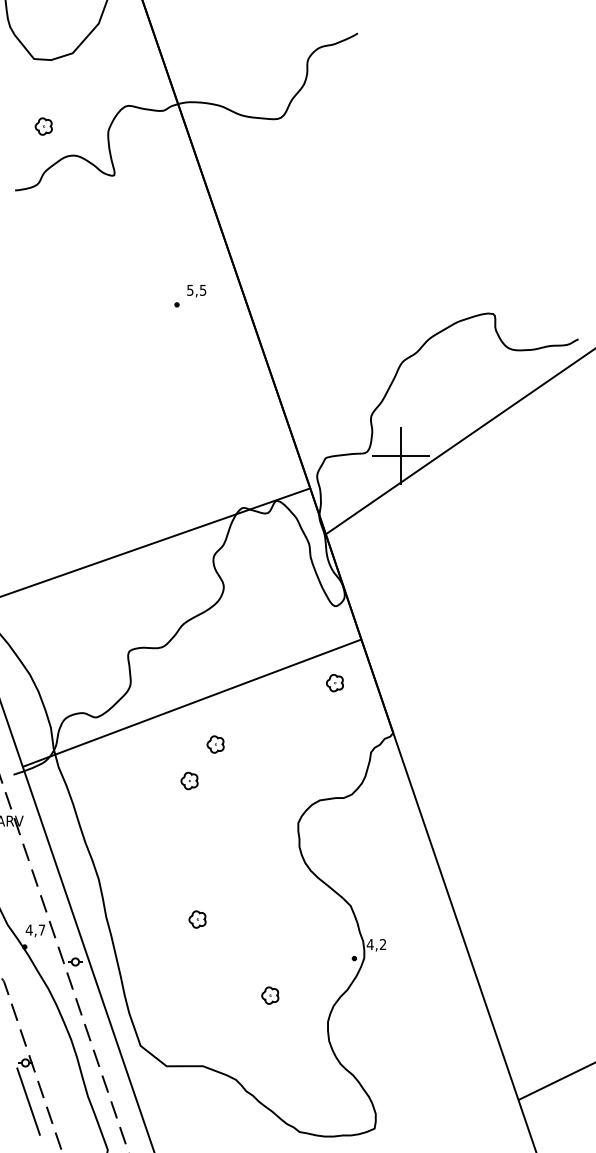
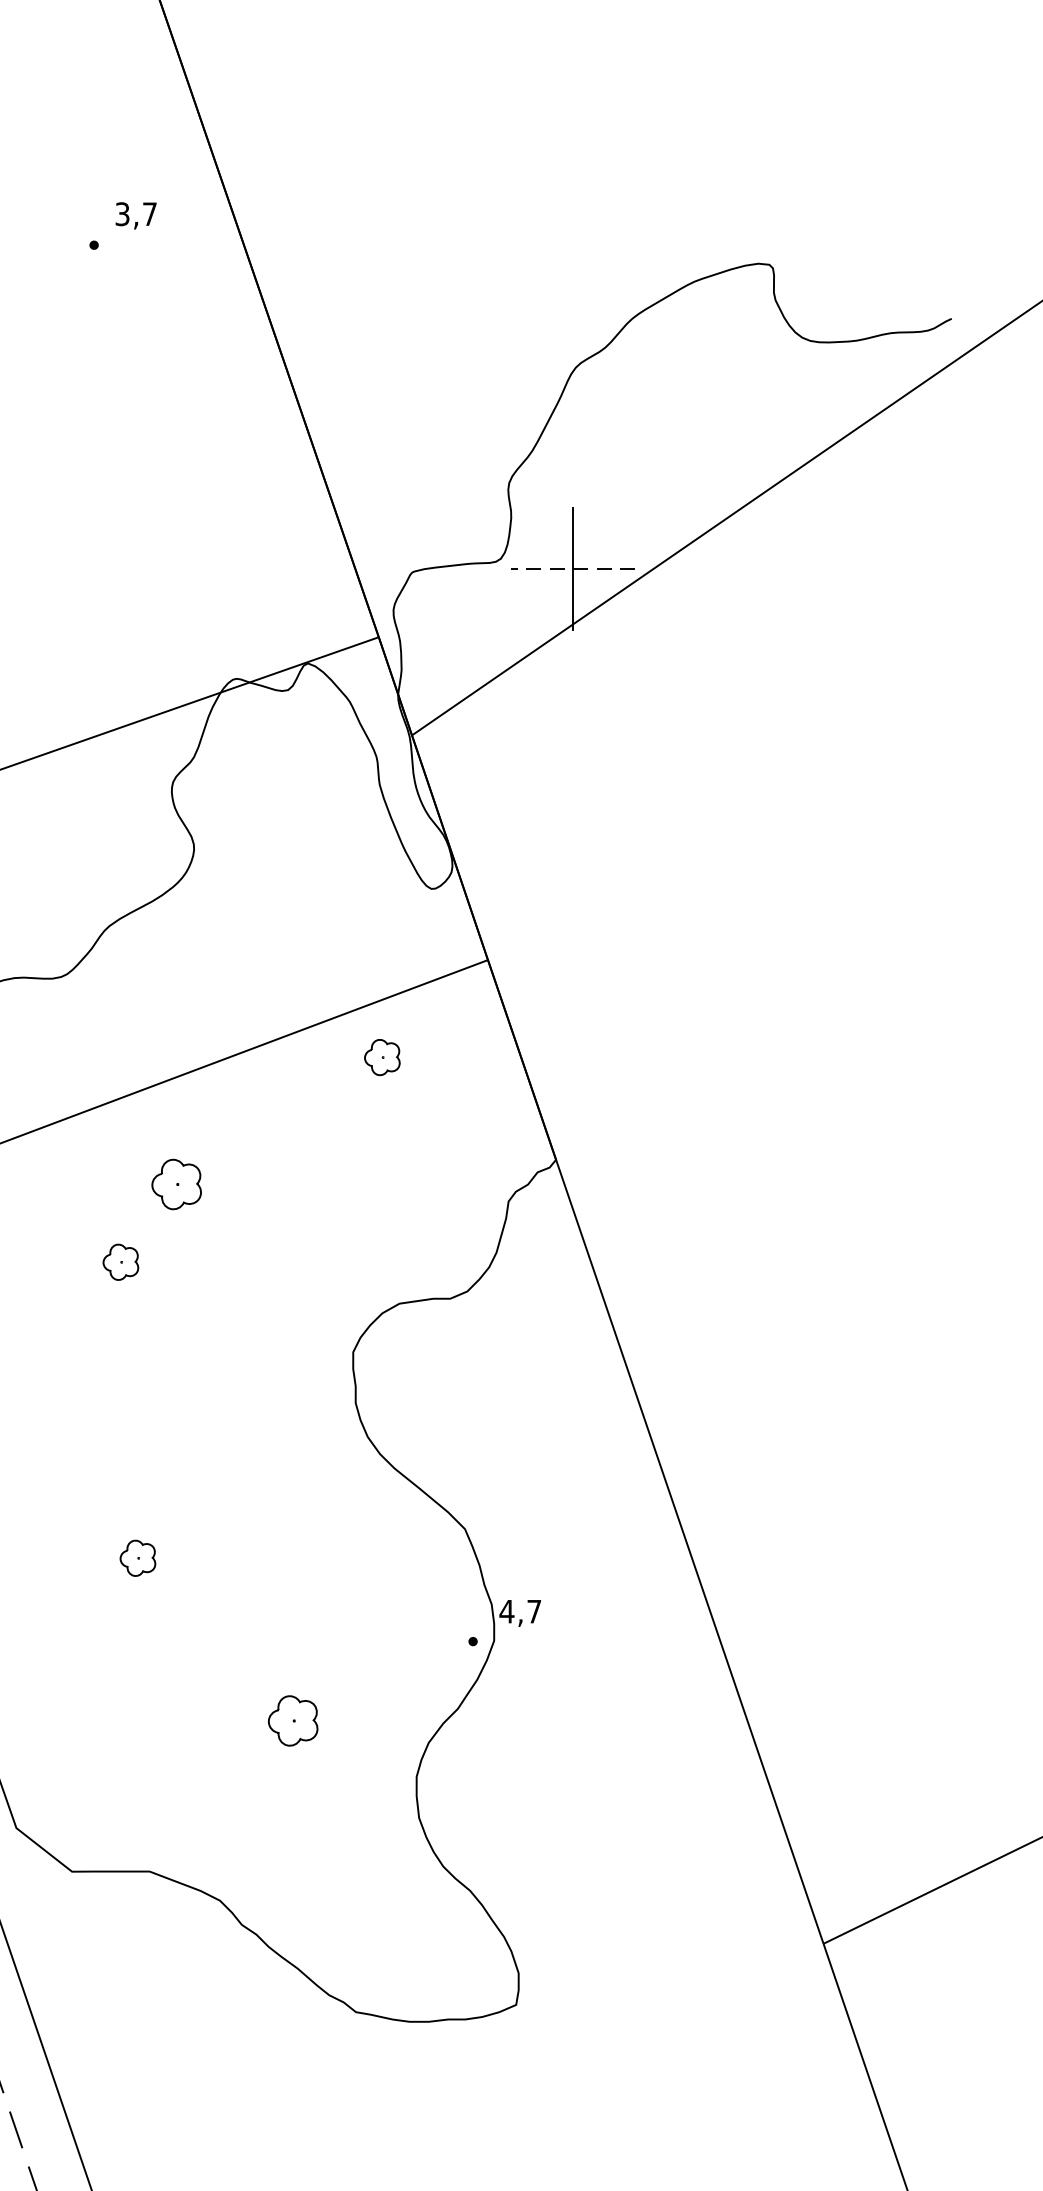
text: (196, 289) -> (135, 212), 5,5 -> 3,7
line: (400, 456) -> (571, 569), solid -> dashed
part: (334, 683) -> (381, 1058), moved
part: (215, 744) -> (176, 1184), size x1.4
text: (382, 944) -> (533, 1611), 4,2 -> 4,7
part: (270, 995) -> (293, 1720), size x1.4

